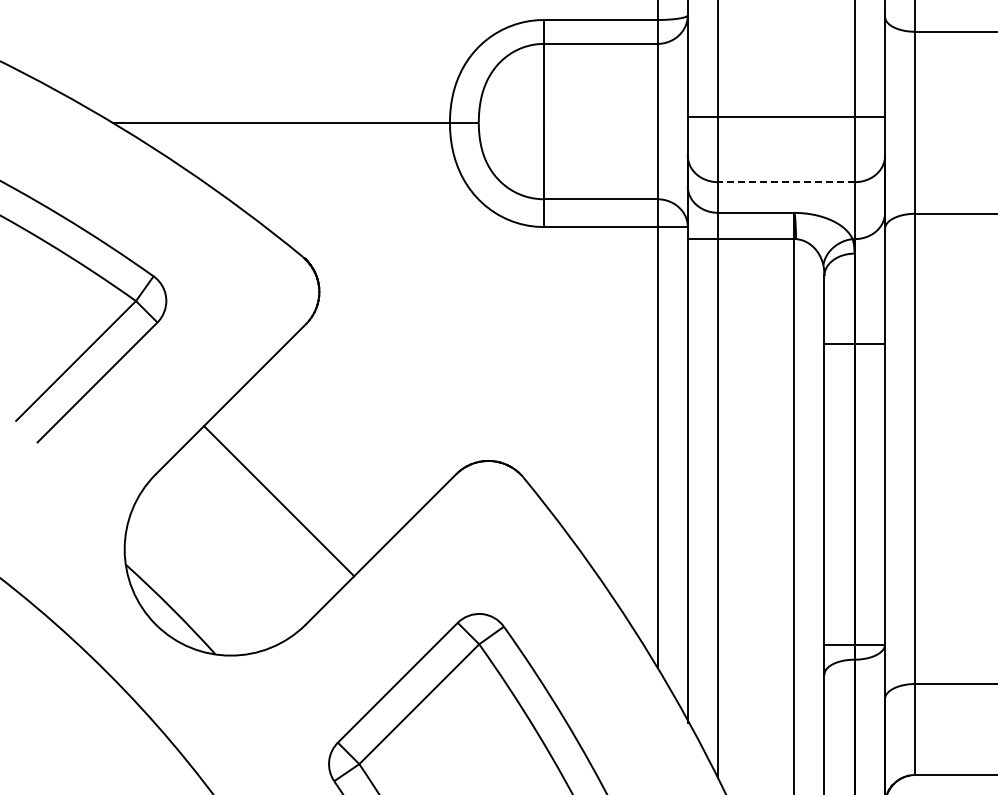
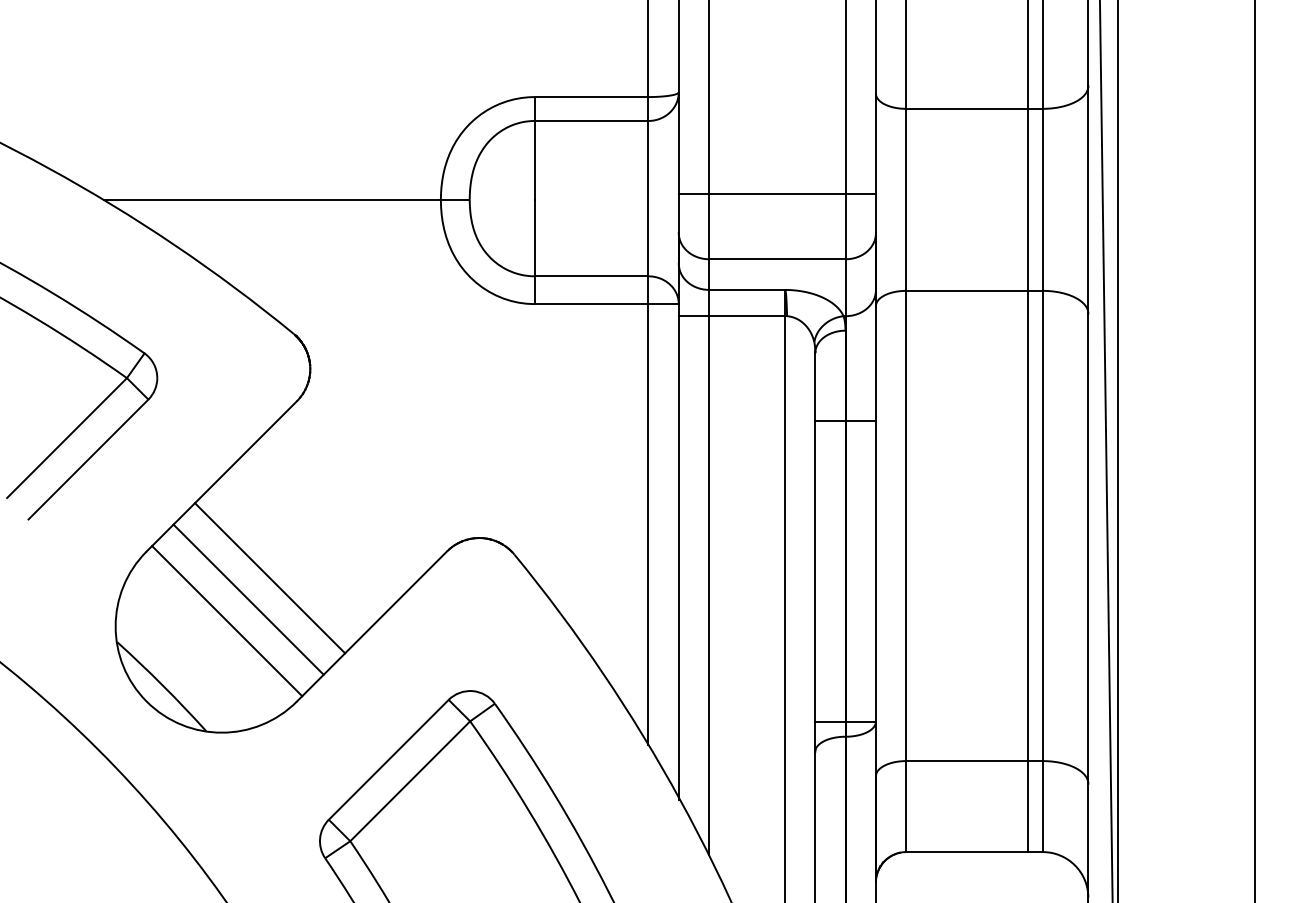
line: (785, 182) -> (776, 259), dashed -> solid
line: (257, 522) -> (248, 599), added
line: (236, 544) -> (227, 621), added

